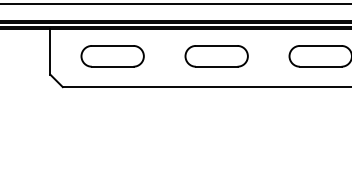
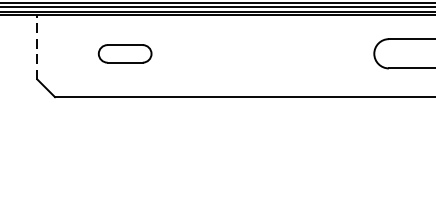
line: (50, 51) -> (37, 46), solid -> dashed
part: (112, 56) -> (125, 54), size x0.6
part: (216, 56) -> (271, 54), removed

